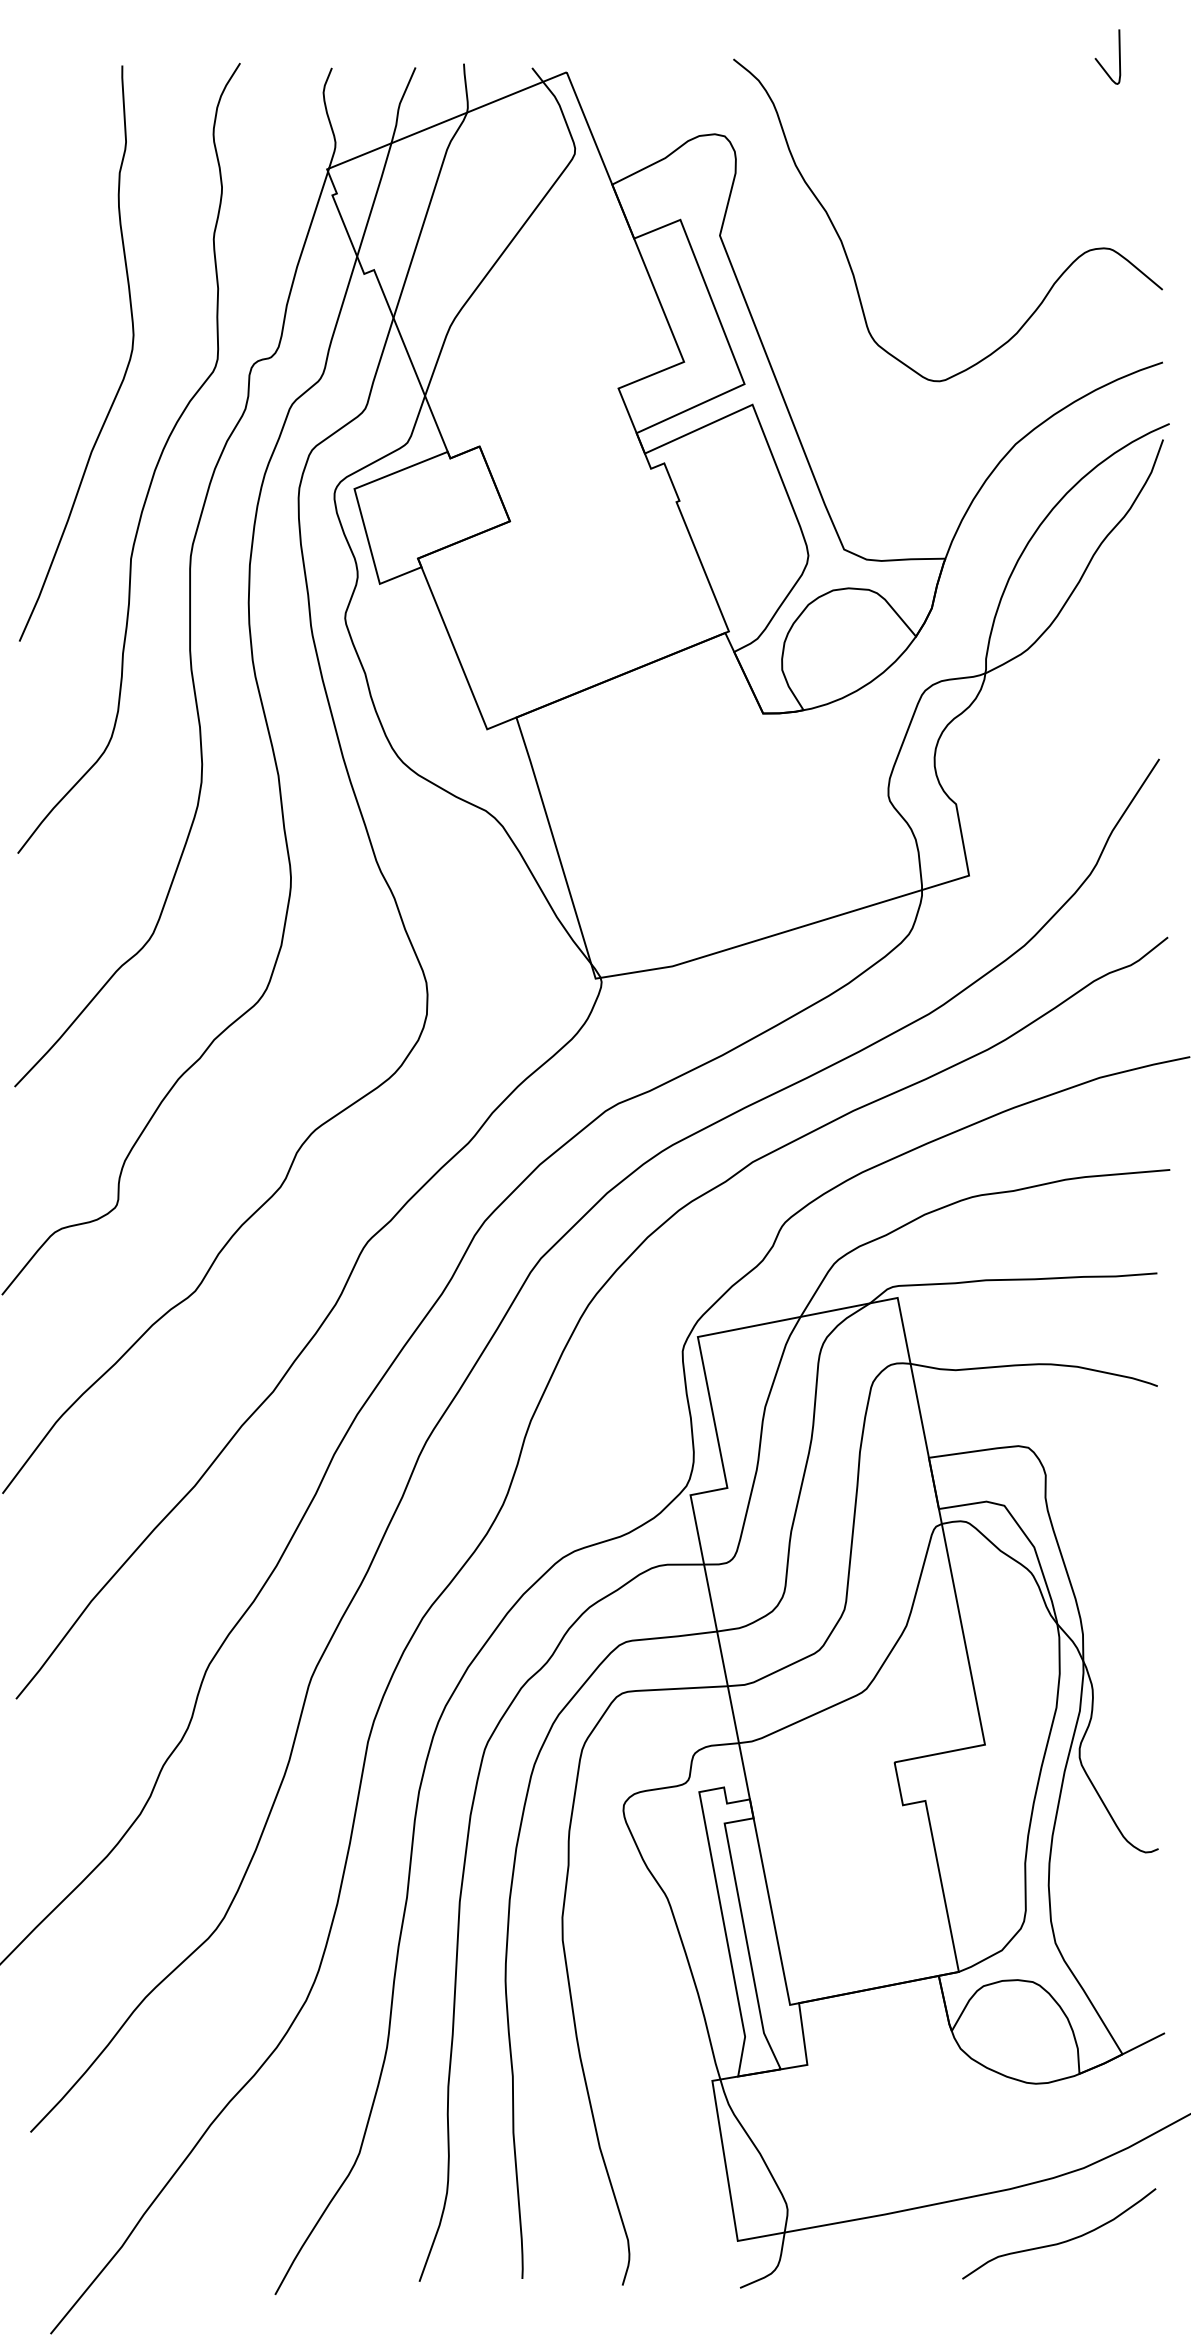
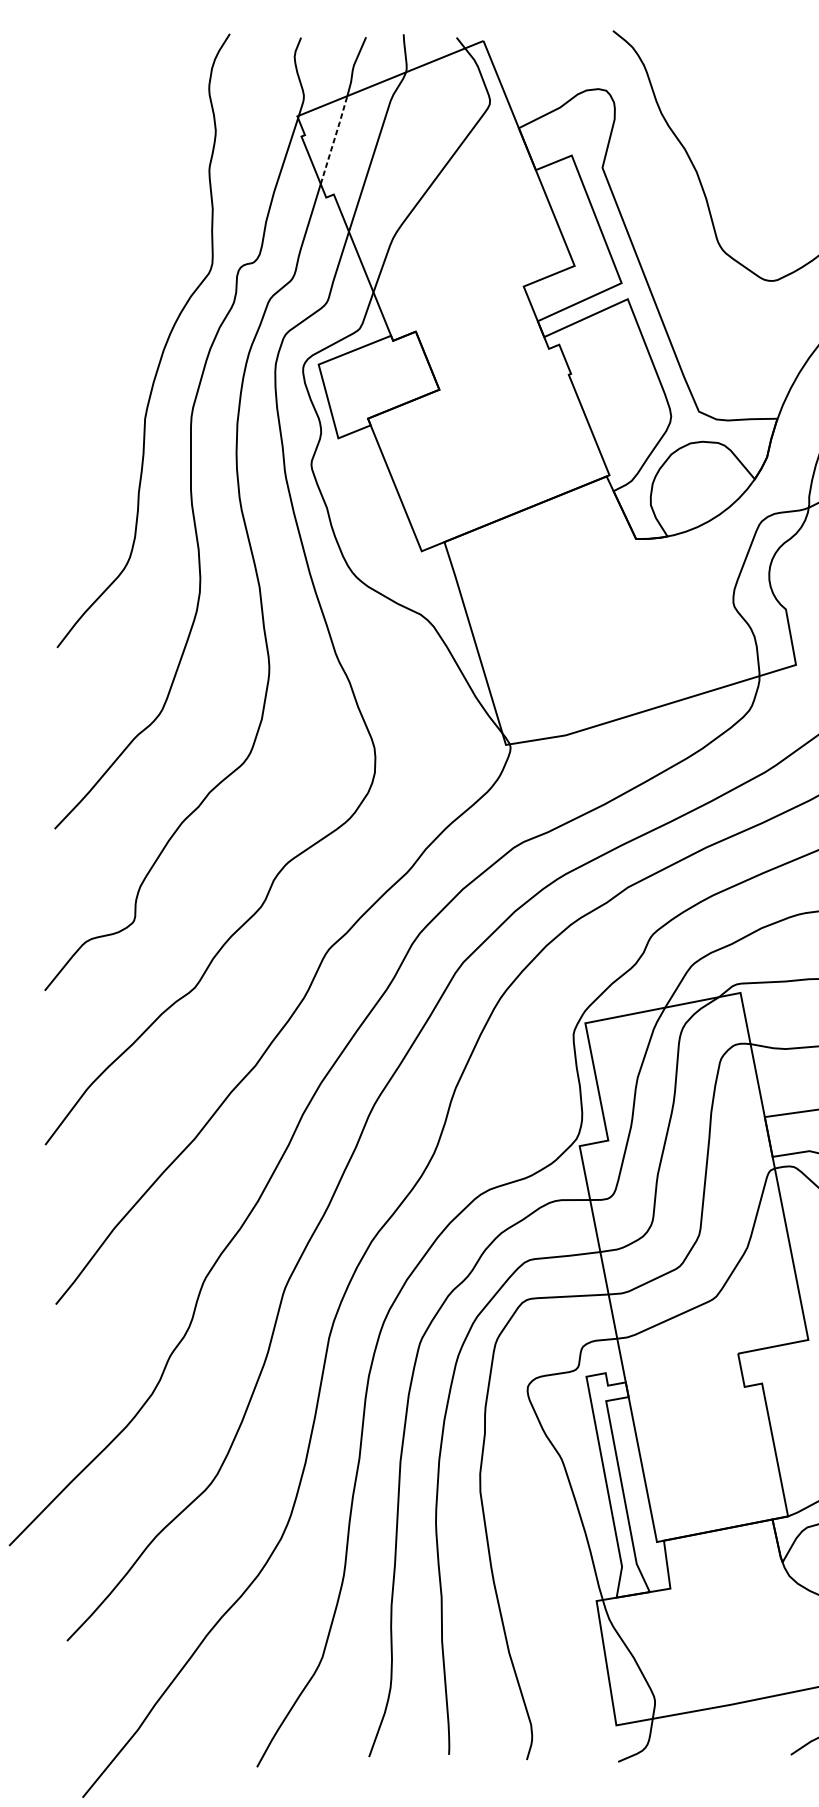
line: (374, 199) -> (334, 139), solid -> dashed
curve: (125, 369) -> (140, 271), removed

